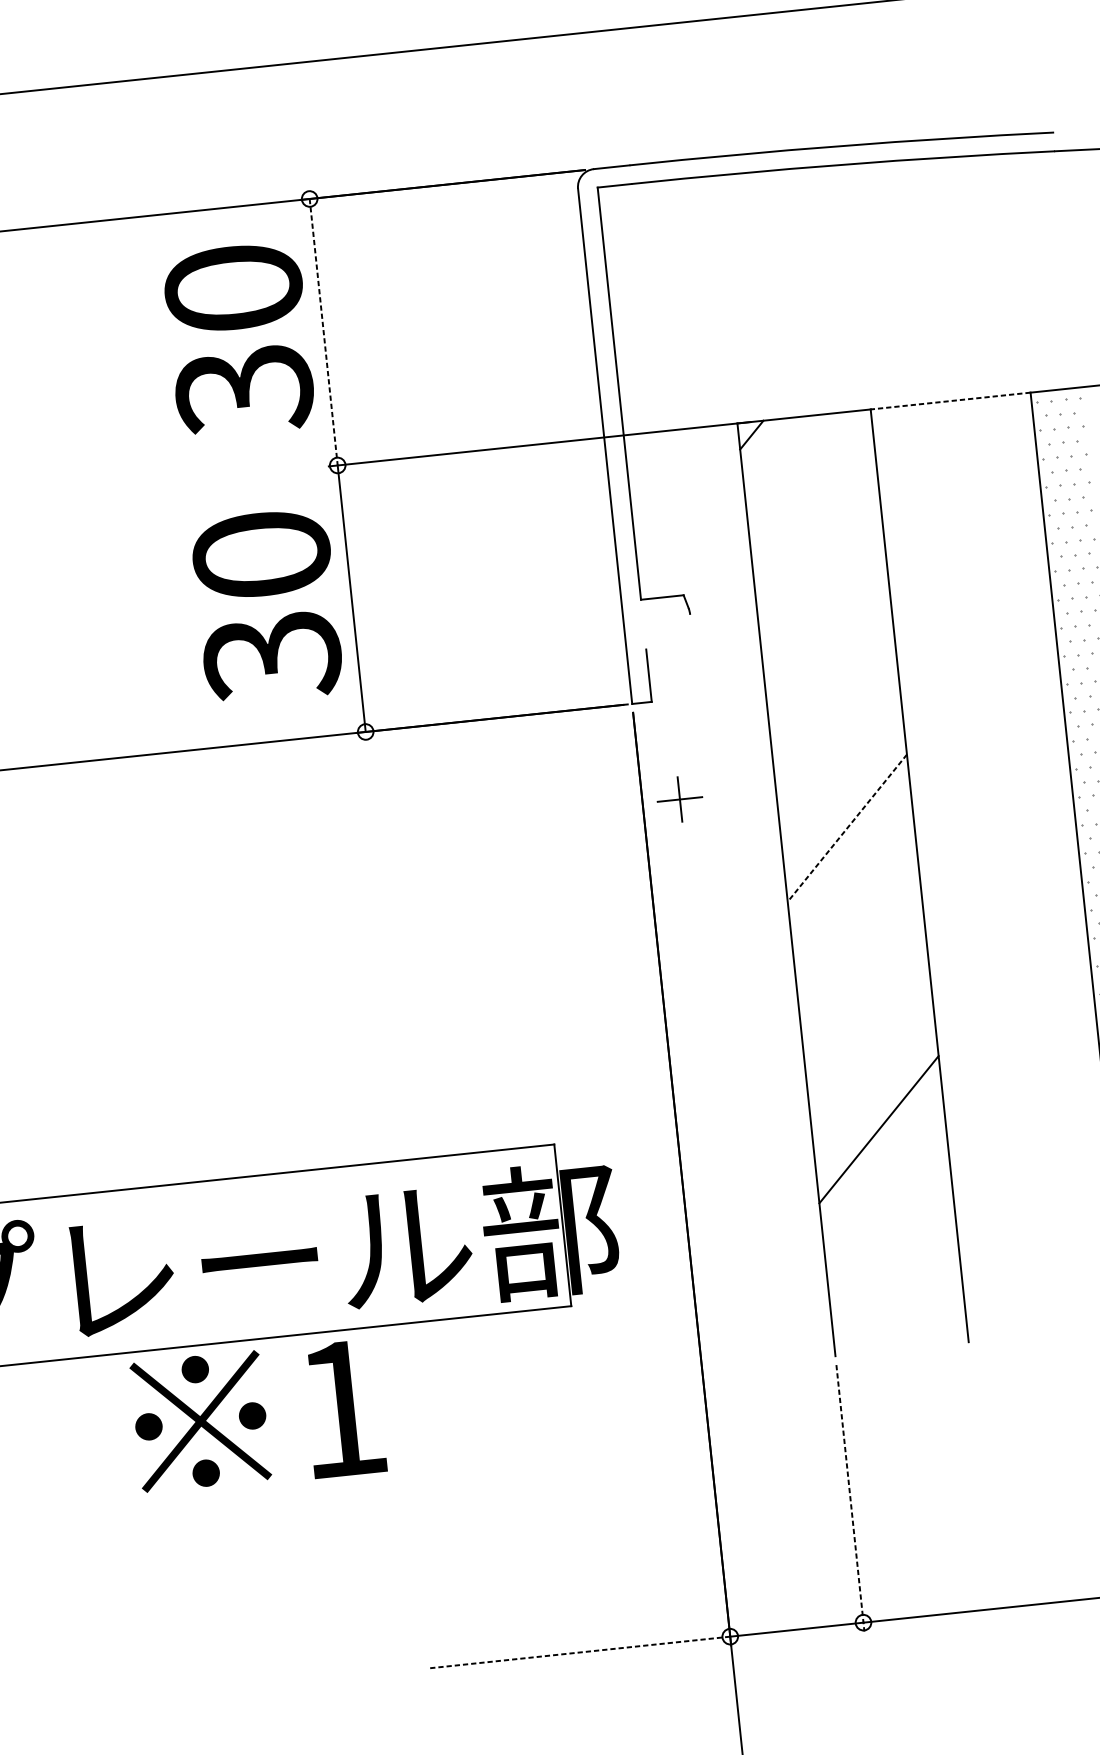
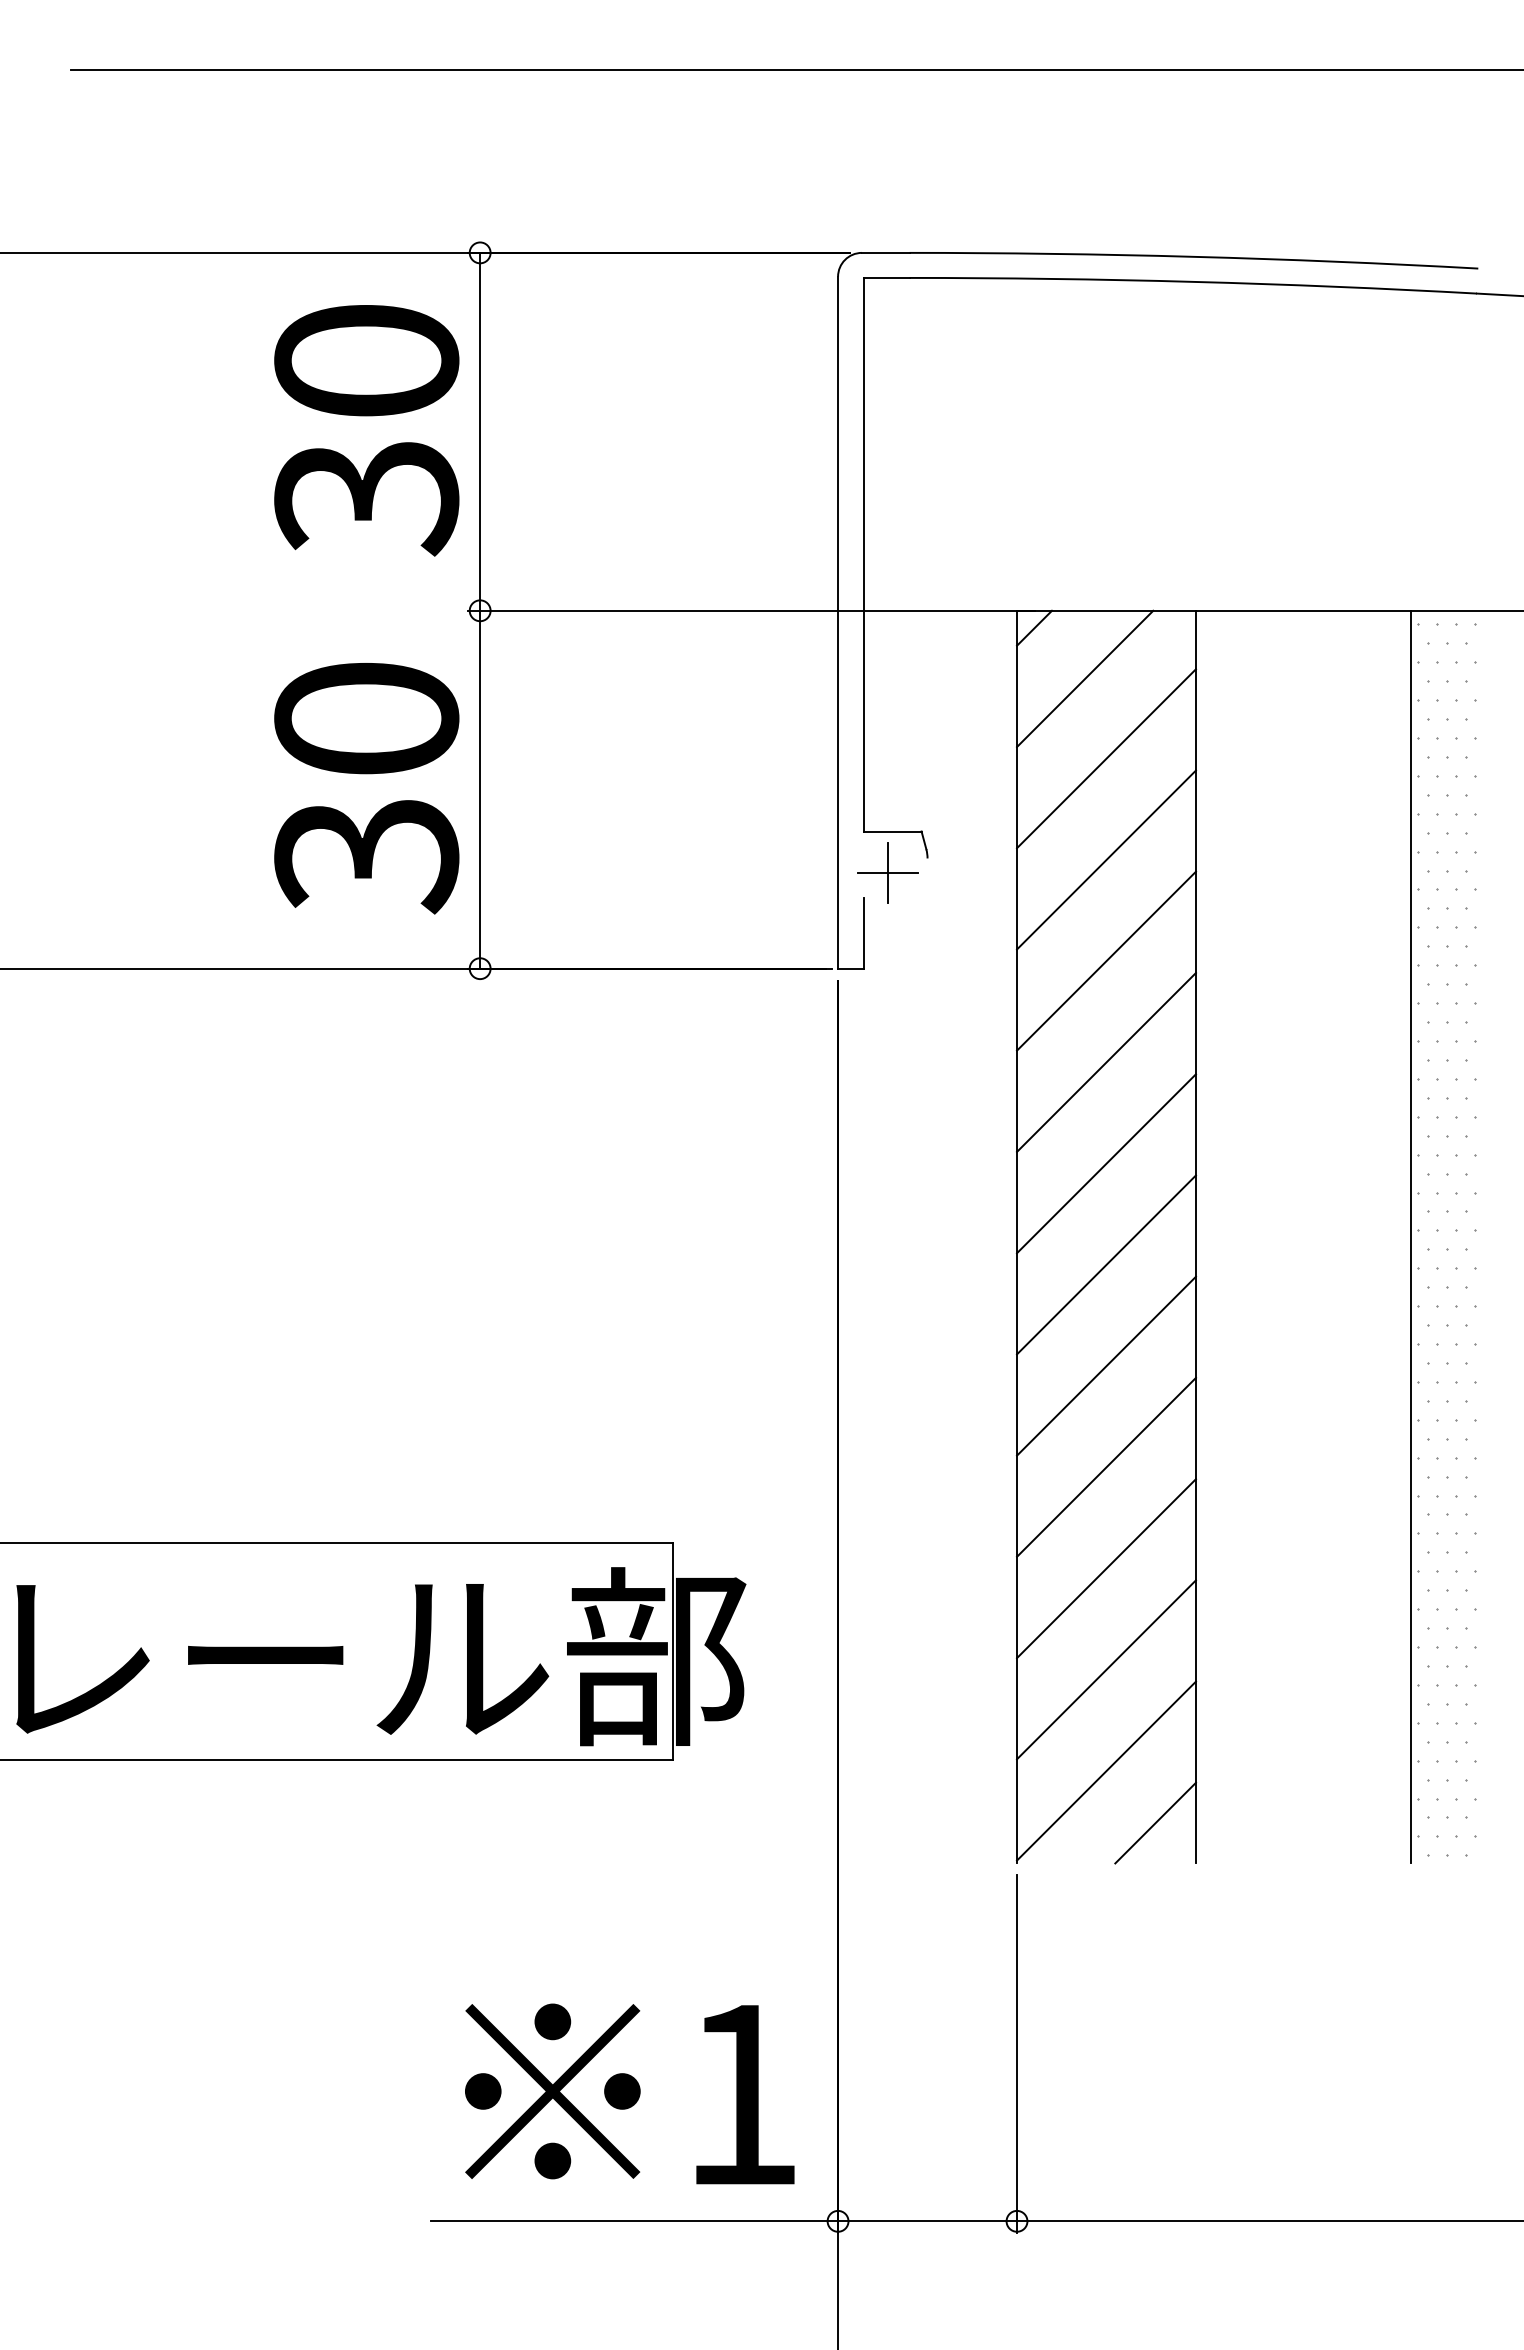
line: (323, 331) -> (480, 431), dashed -> solid
line: (949, 400) -> (1302, 610), dashed -> solid
line: (793, 468) -> (1085, 678), added
line: (815, 526) -> (1106, 758), added
line: (823, 601) -> (1106, 859), added
line: (831, 676) -> (1106, 960), added
line: (839, 752) -> (1106, 1061), added
part: (679, 798) -> (887, 872), moved
line: (847, 828) -> (1106, 1163), dashed -> solid
line: (855, 903) -> (1106, 1264), added
line: (863, 978) -> (1106, 1365), added
line: (871, 1053) -> (1106, 1466), added
line: (886, 1204) -> (1106, 1669), added
line: (894, 1279) -> (1106, 1770), added
line: (935, 1314) -> (1155, 1822), added
text: (258, 1416) -> (629, 2093), moved
line: (850, 1498) -> (1017, 2054), dashed -> solid
line: (578, 1652) -> (634, 2221), dashed -> solid

